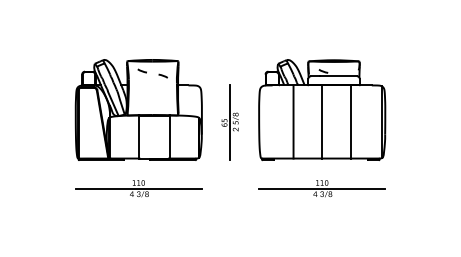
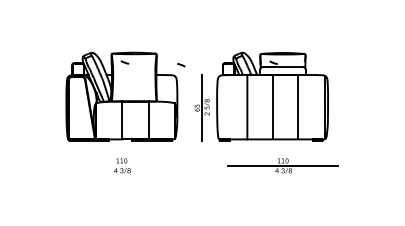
curve: (162, 75) -> (180, 64), moved
part: (322, 109) -> (272, 96), moved
line: (138, 188) -> (121, 165), removed

